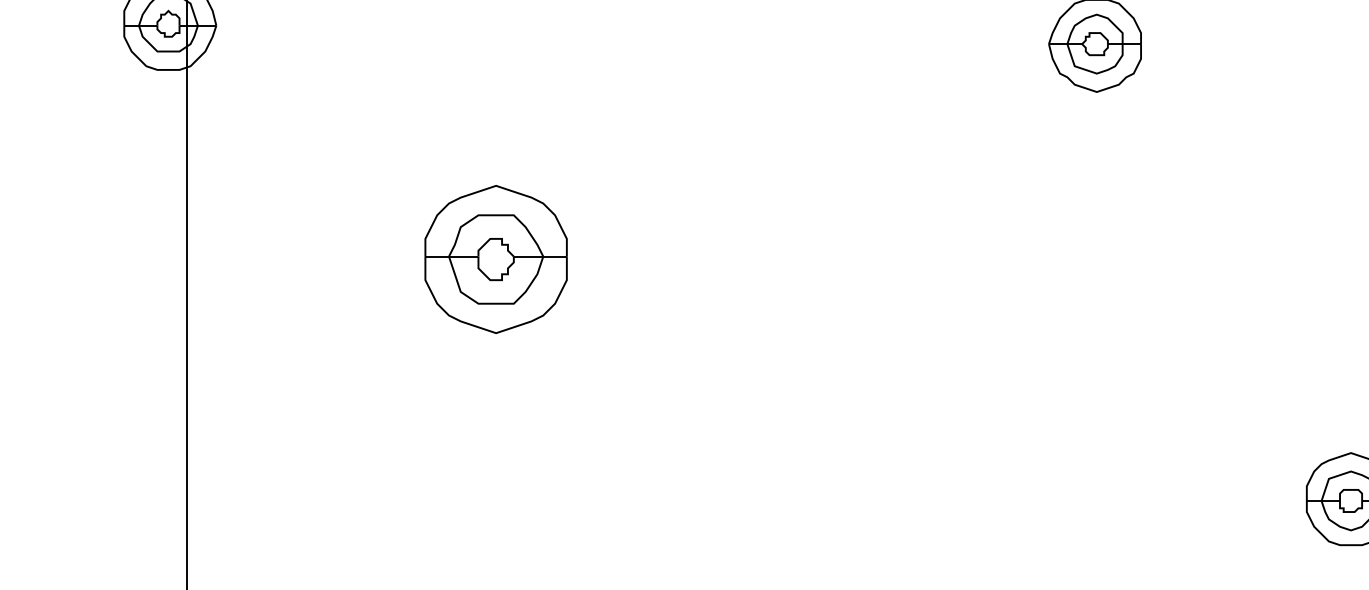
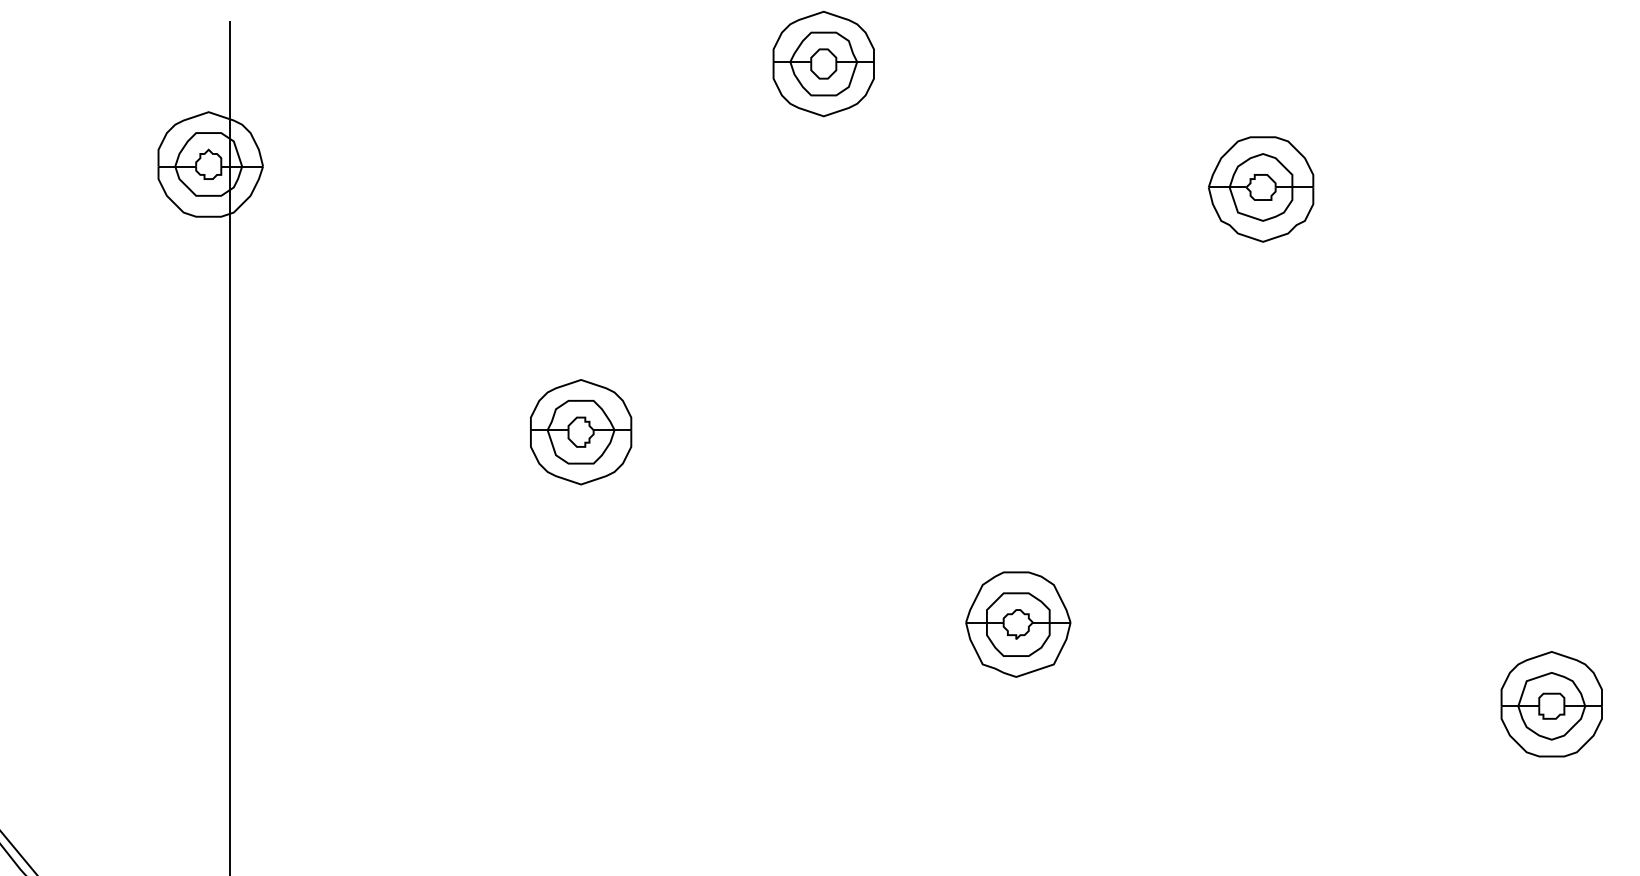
part: (496, 259) -> (581, 432), size x0.62
part: (881, 428) -> (1018, 624), added

